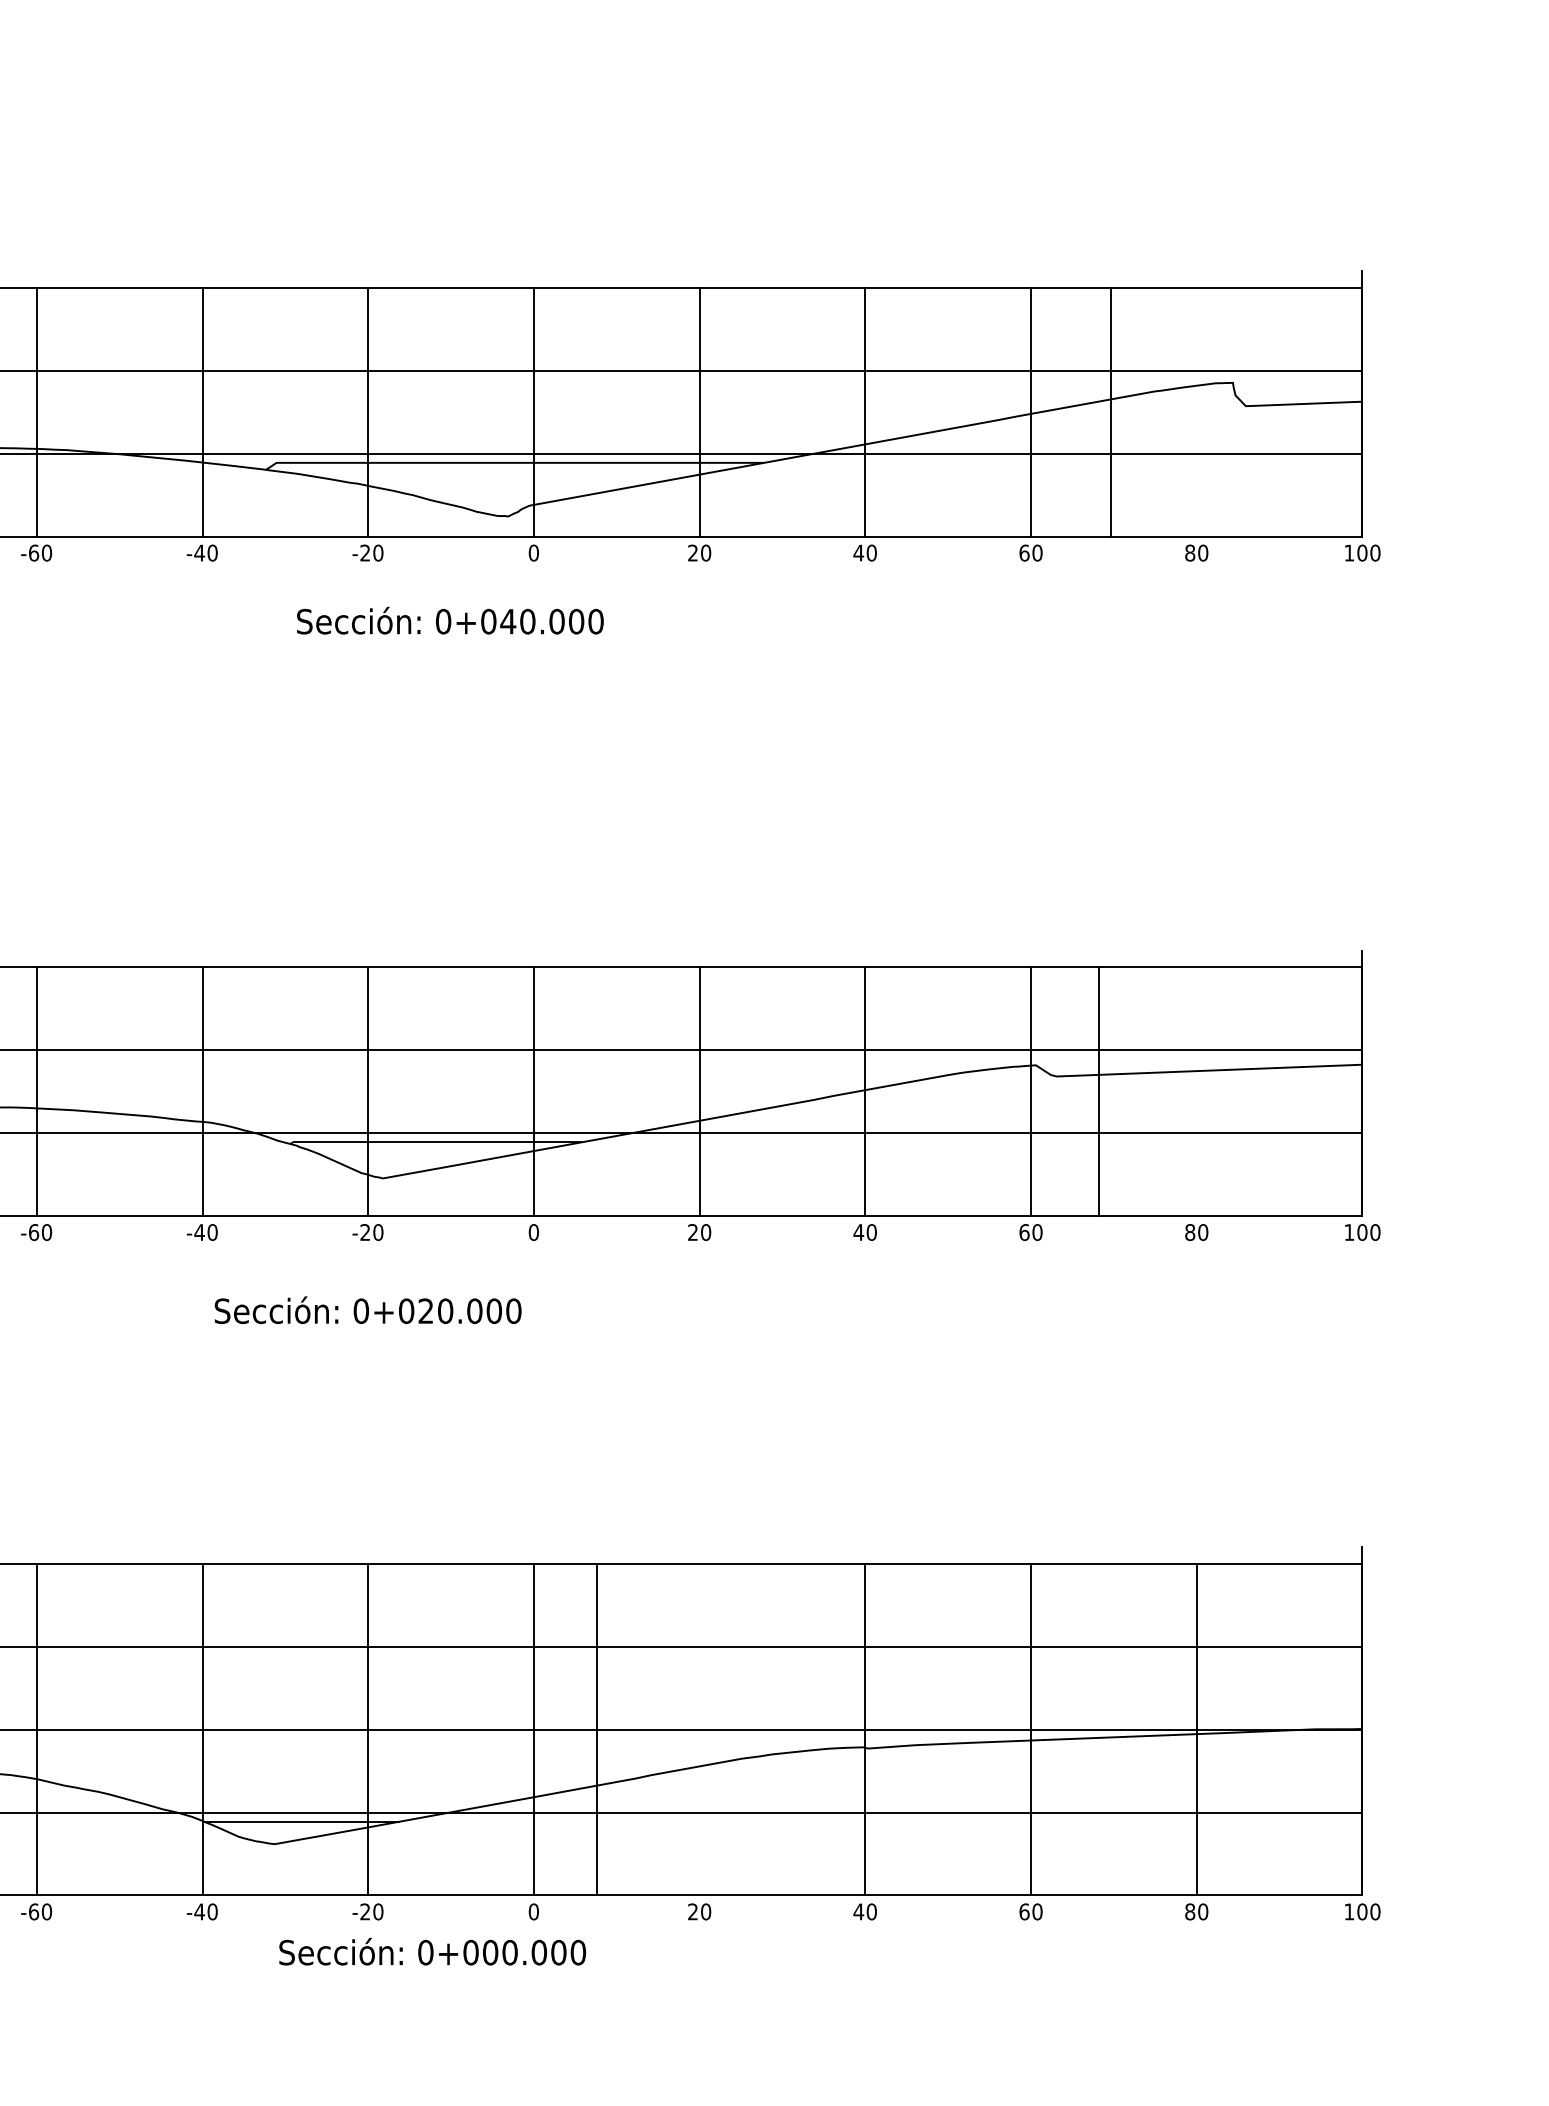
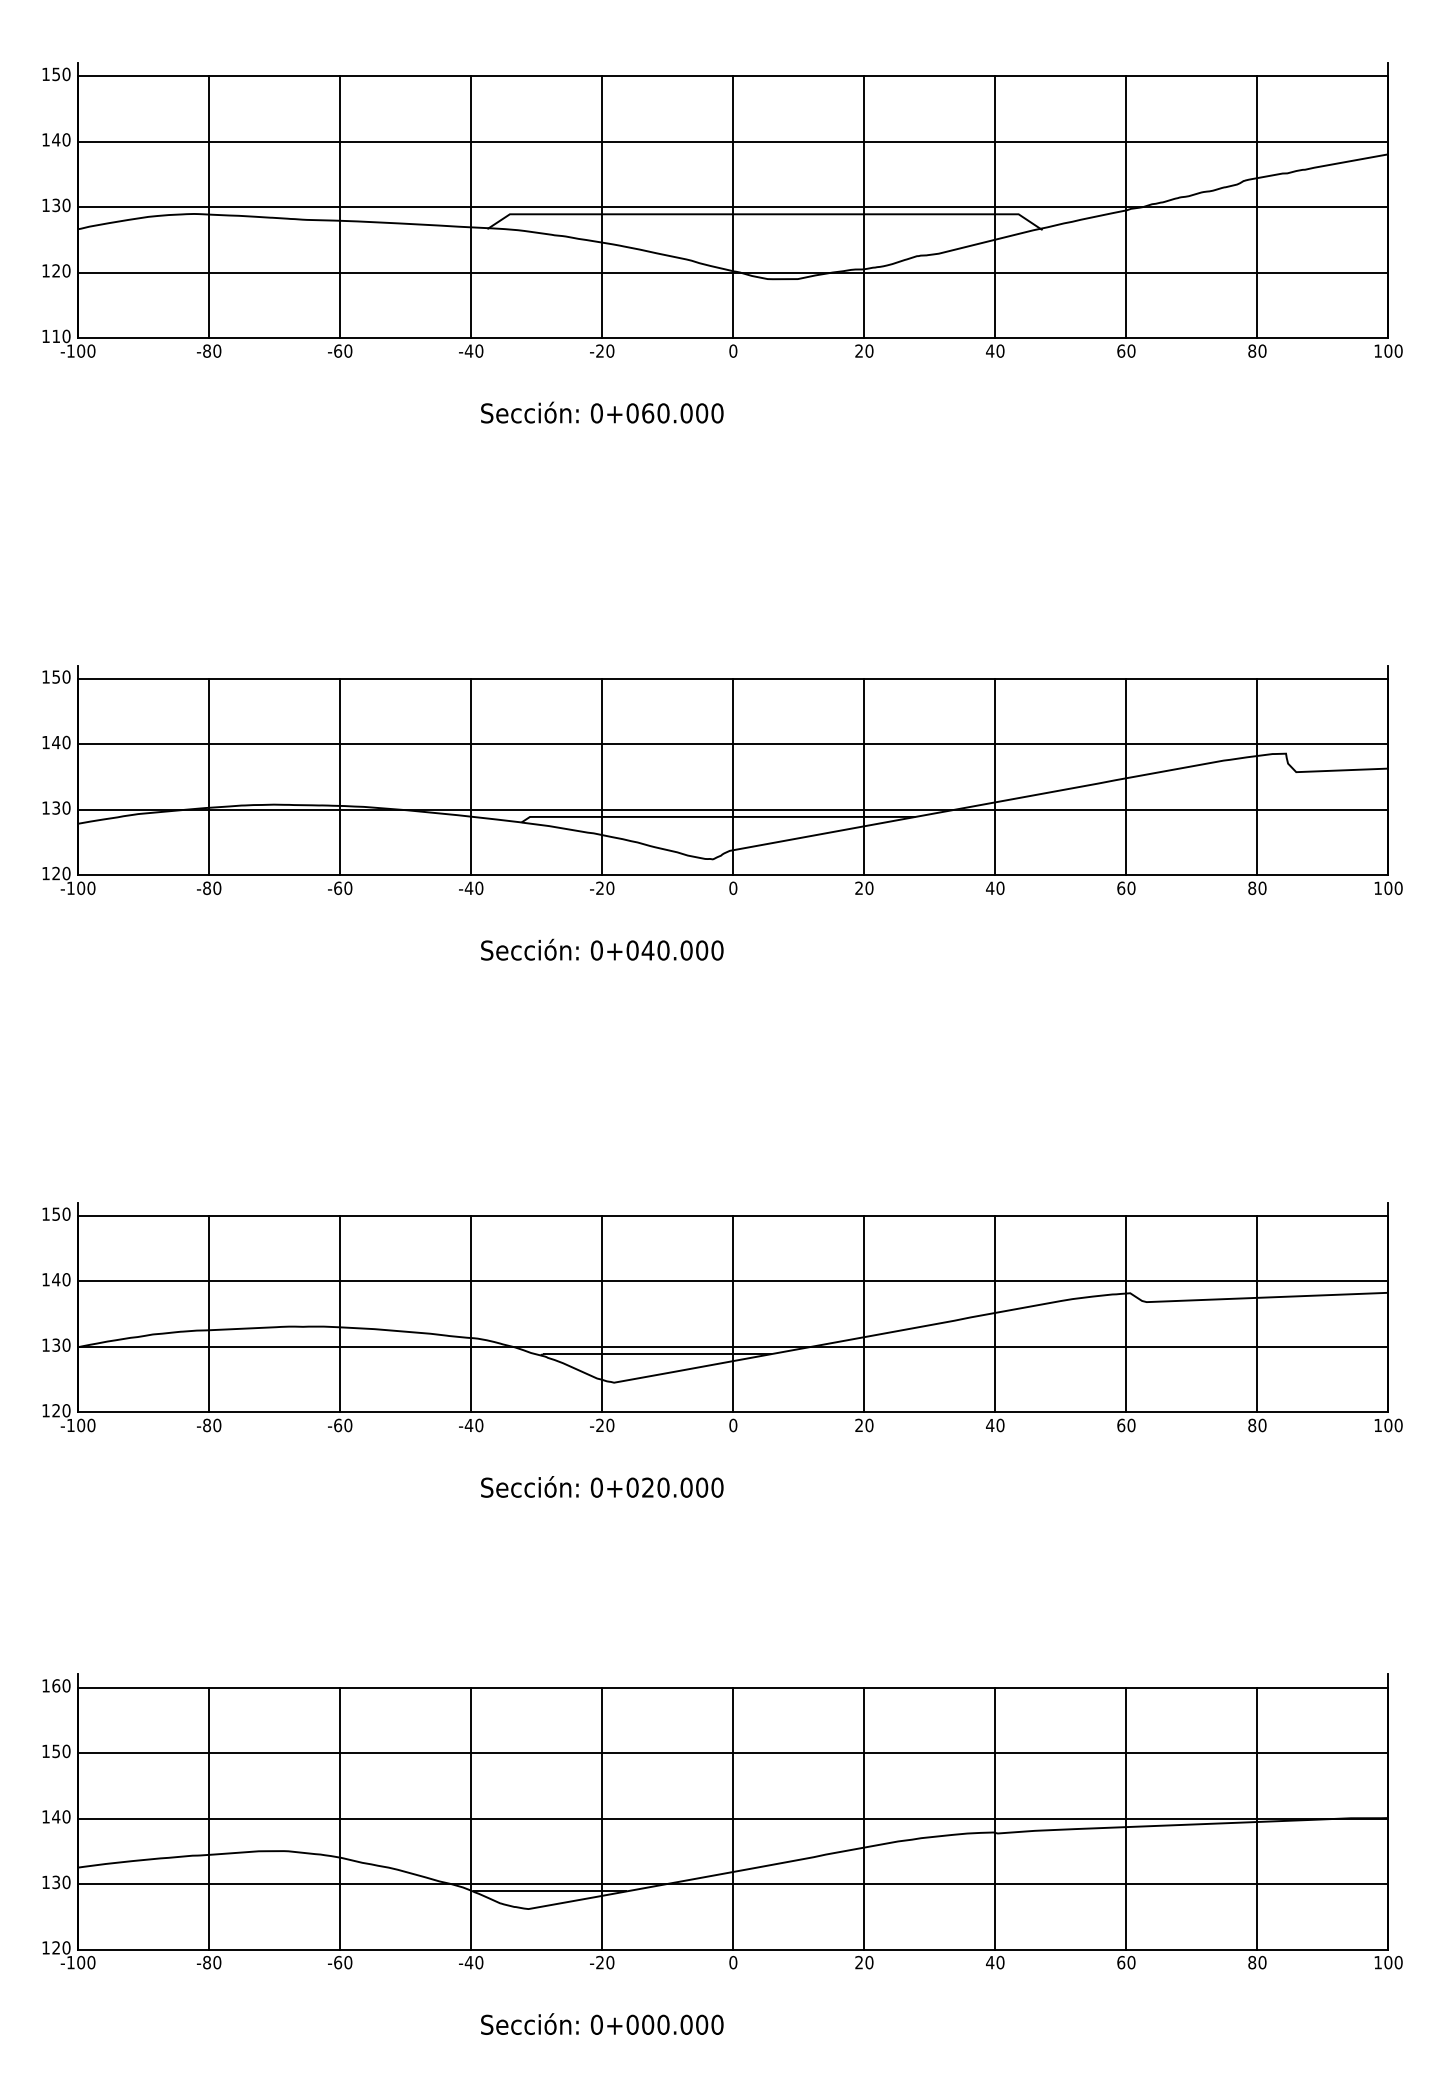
line: (1110, 411) -> (1257, 776), moved
text: (450, 620) -> (602, 949), moved
line: (1099, 1090) -> (1257, 1313), moved
line: (597, 1729) -> (864, 1818), moved
text: (432, 1950) -> (602, 2023), moved

